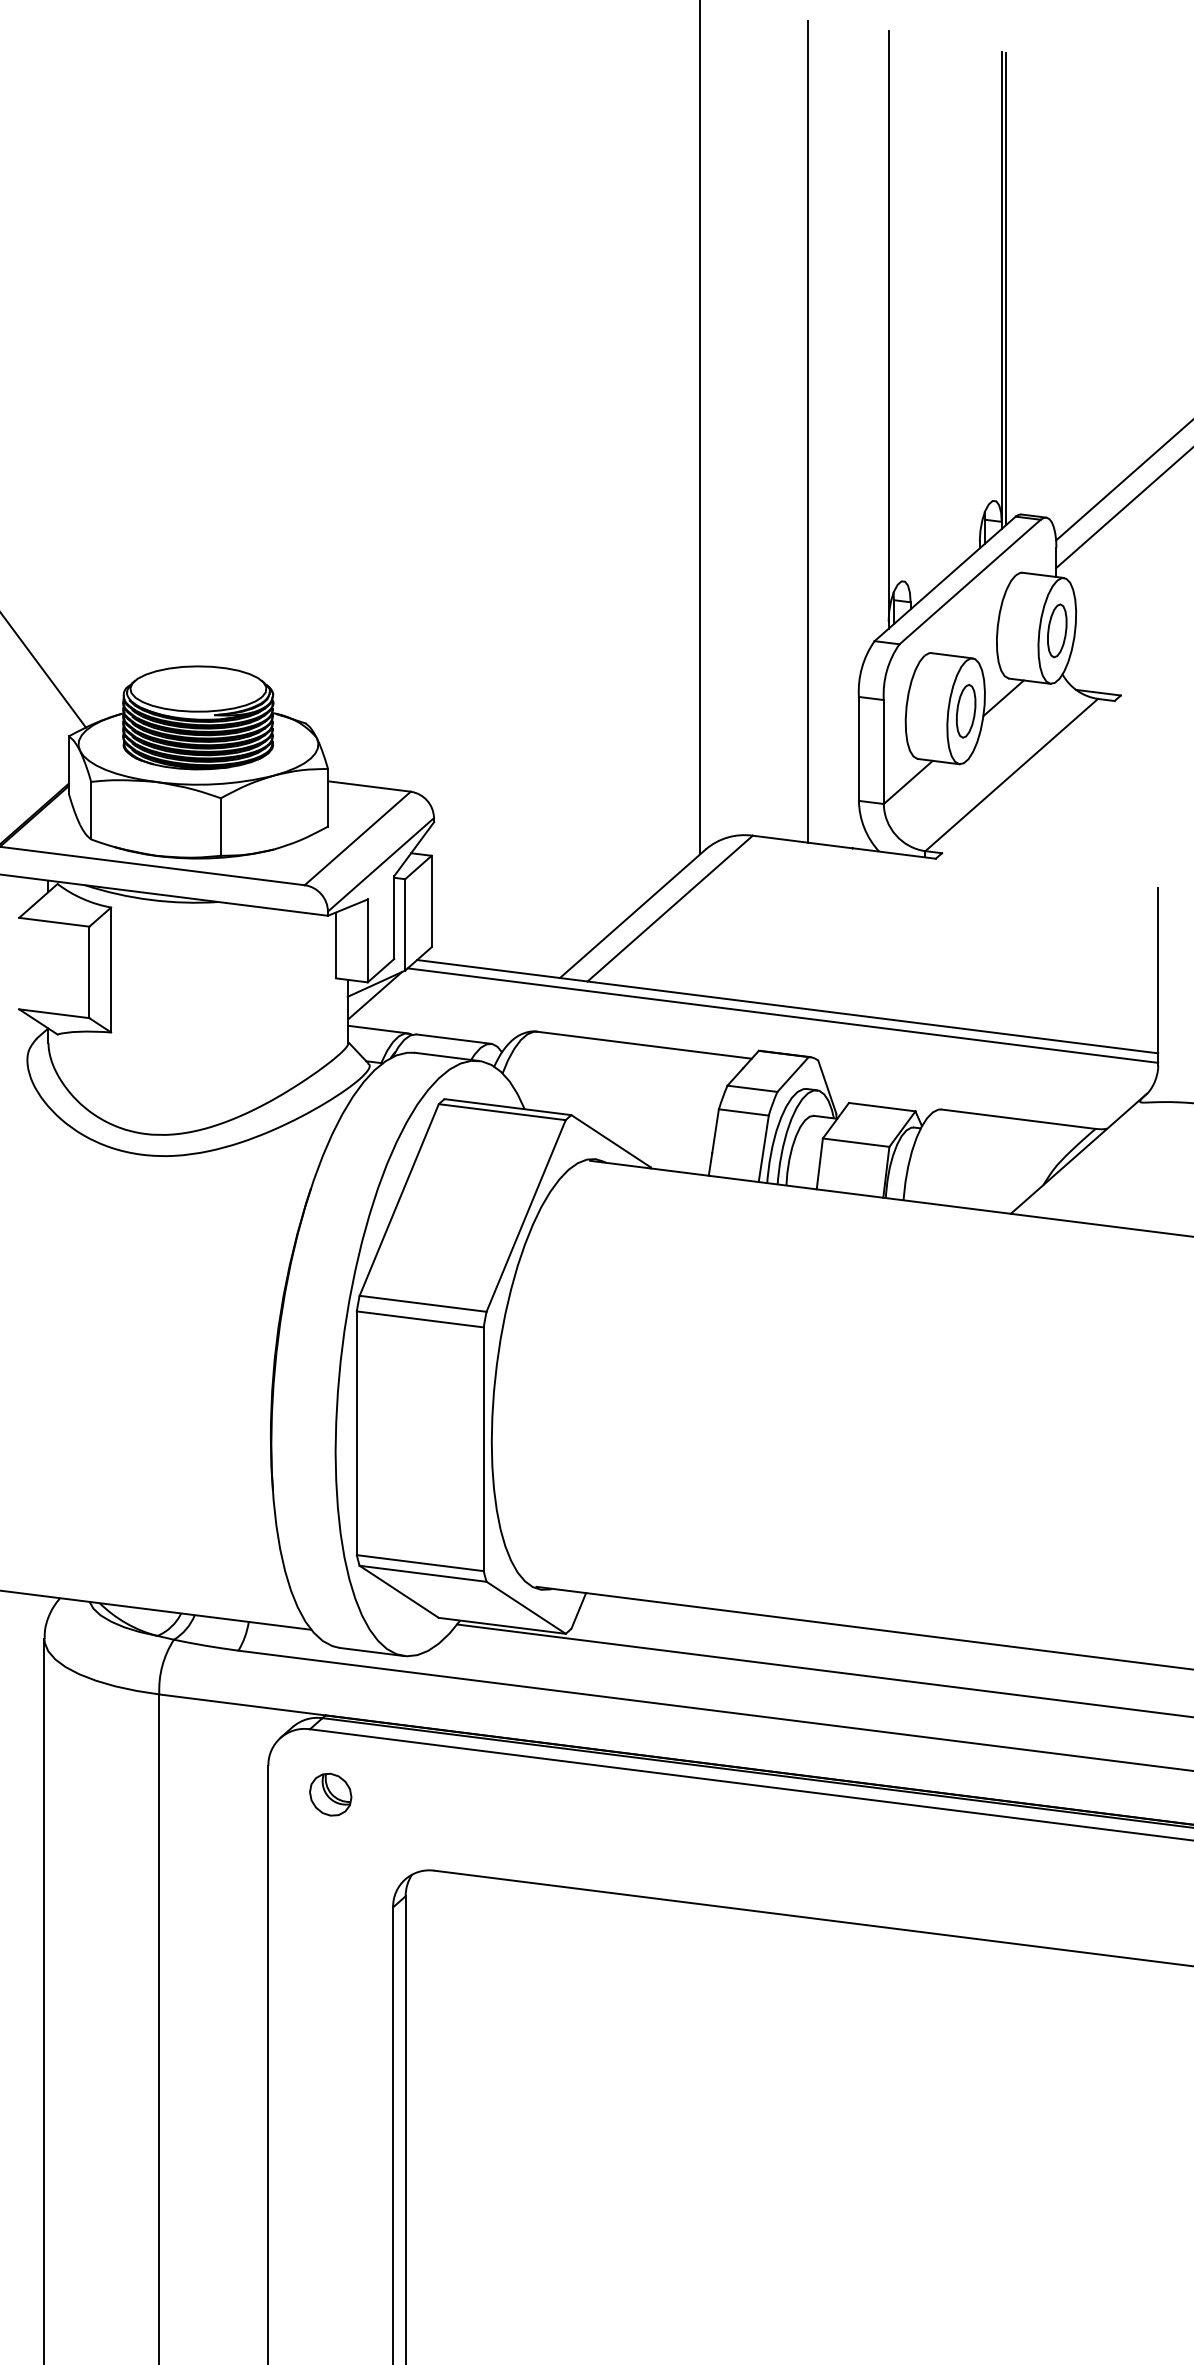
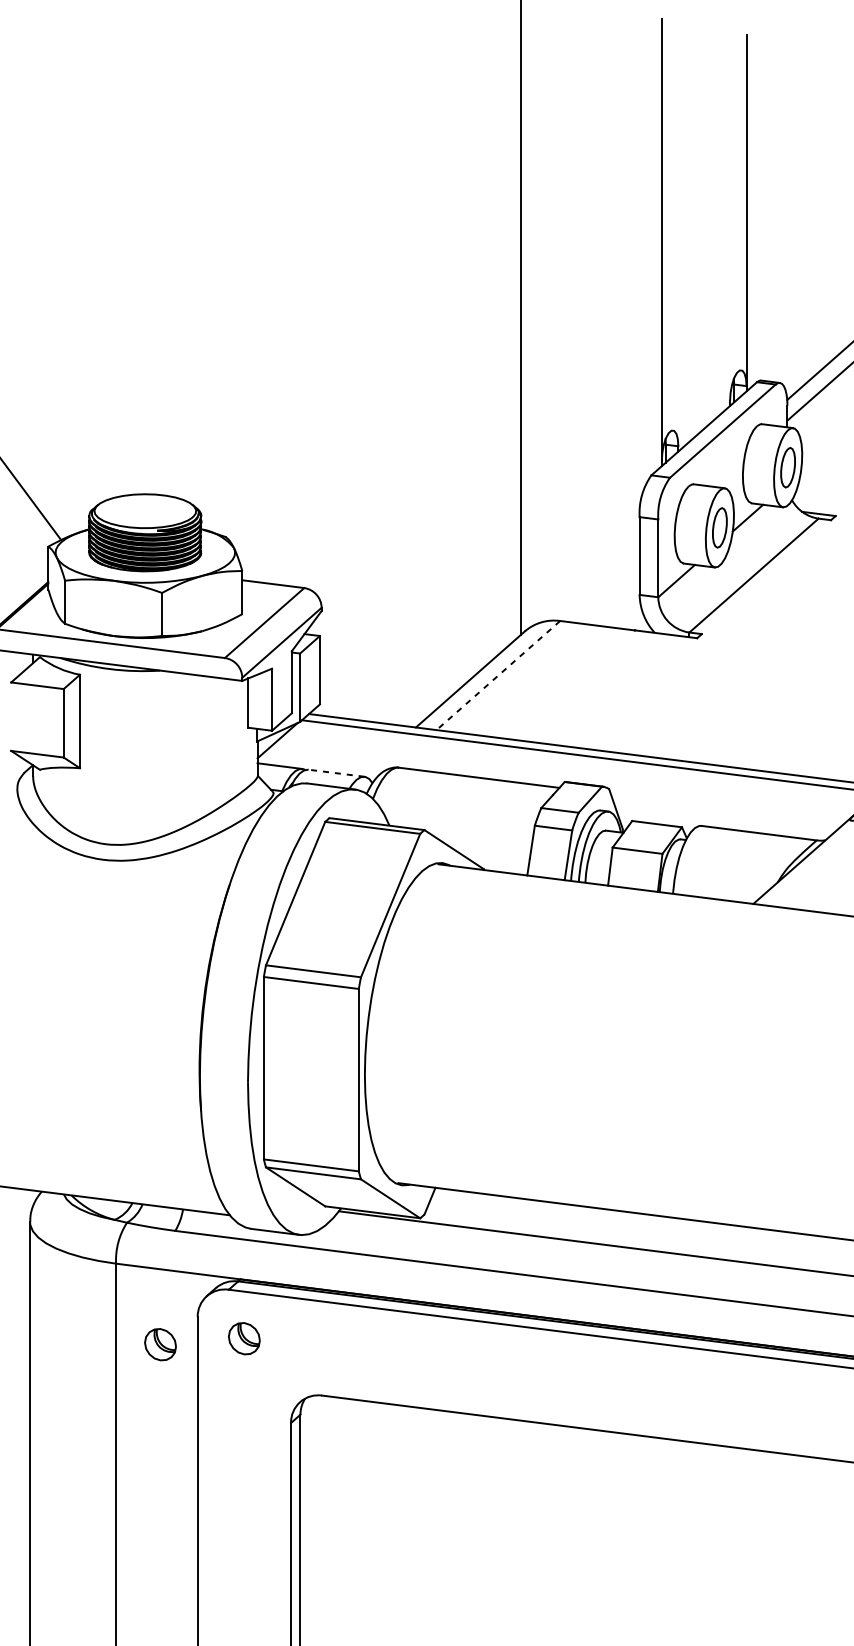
line: (1005, 288) -> (749, 211), removed
line: (808, 431) -> (601, 318), removed
line: (669, 908) -> (497, 675), solid -> dashed
line: (453, 1039) -> (336, 773), solid -> dashed
part: (218, 1802) -> (160, 1344), added

